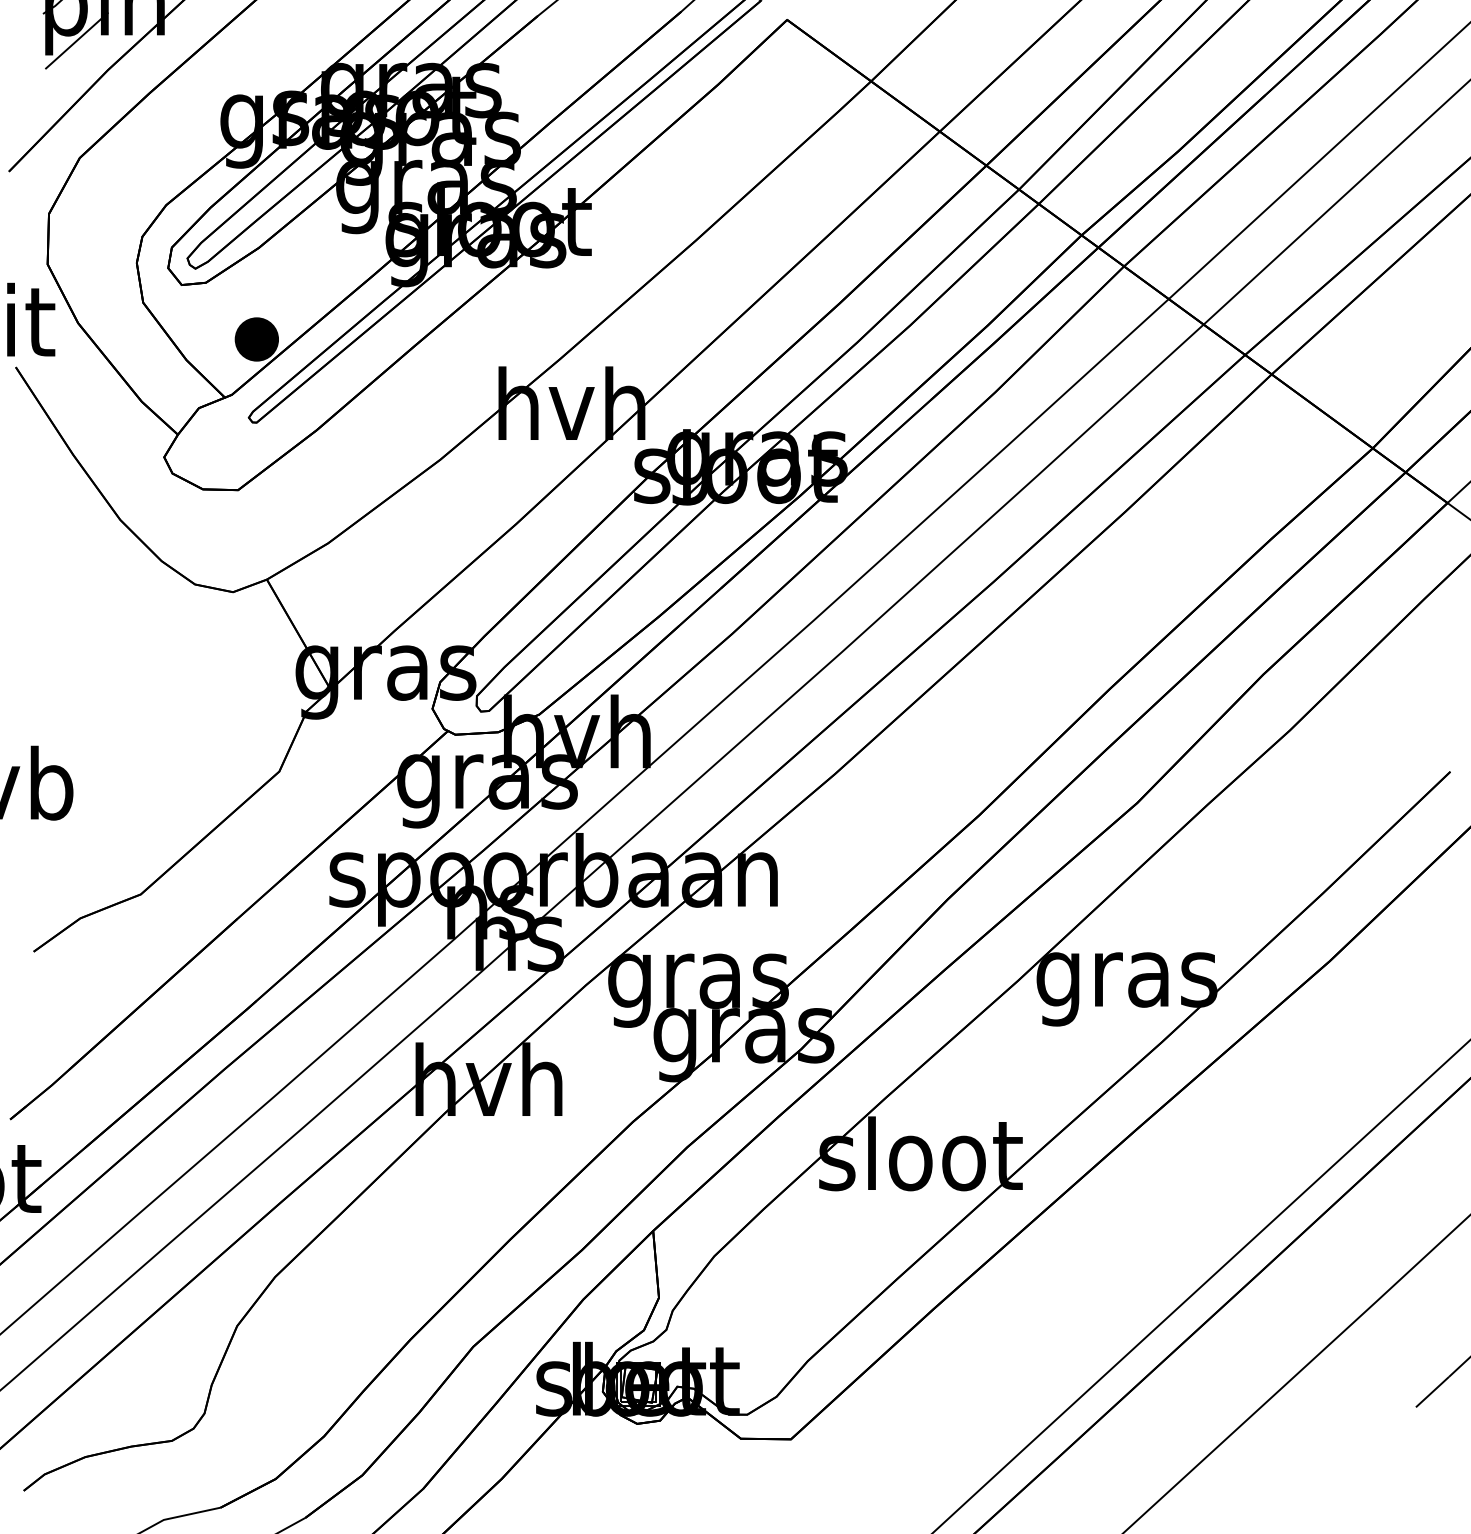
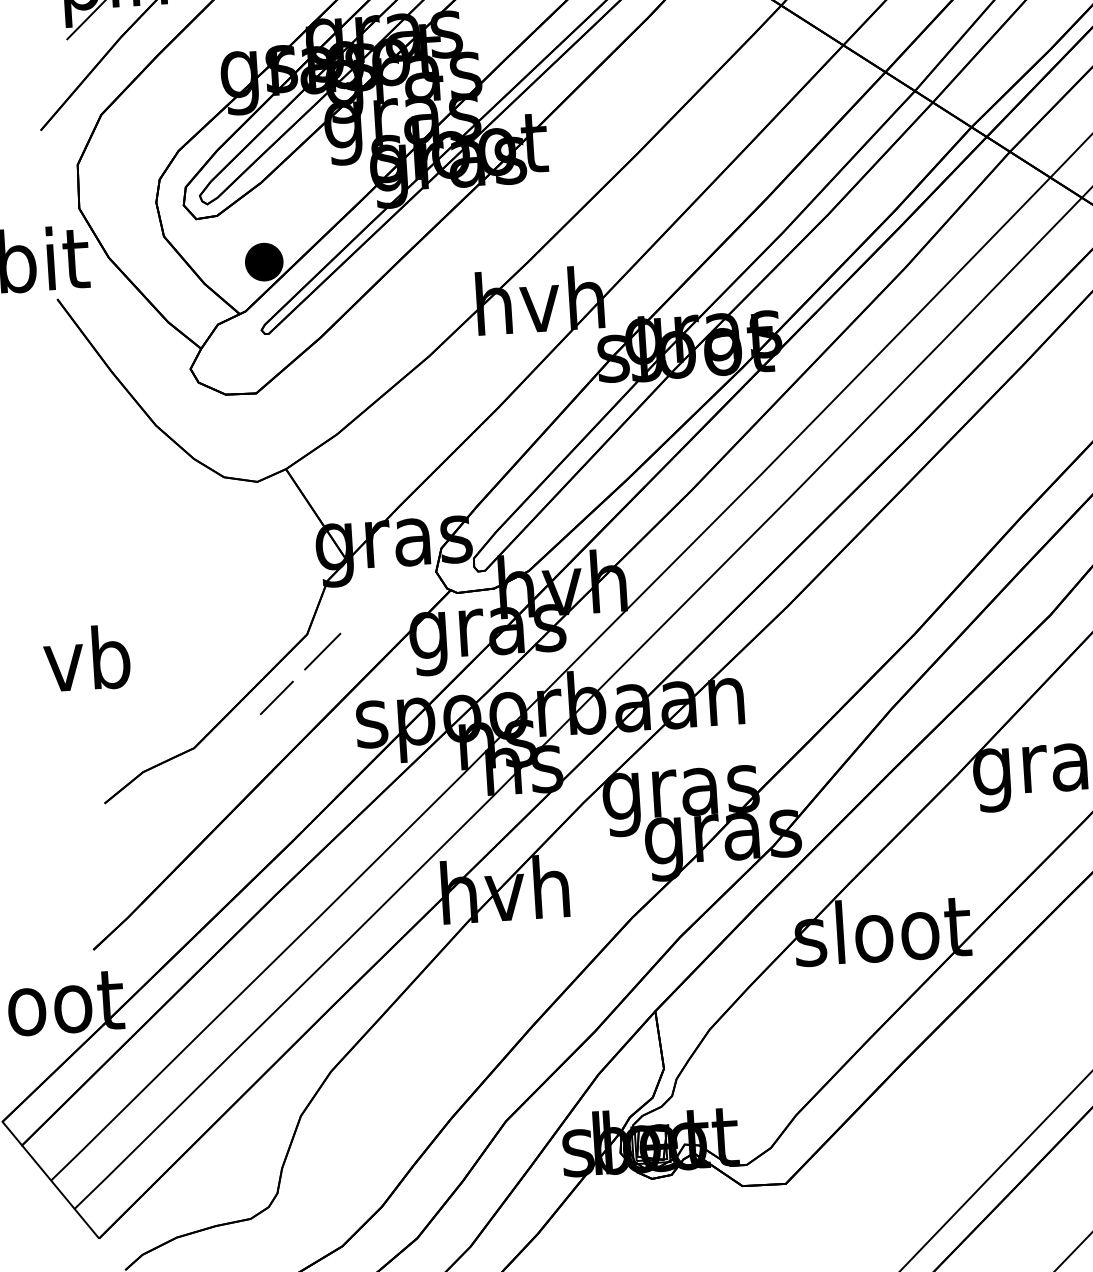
line: (295, 792) -> (322, 651), added
line: (239, 842) -> (276, 697), added

